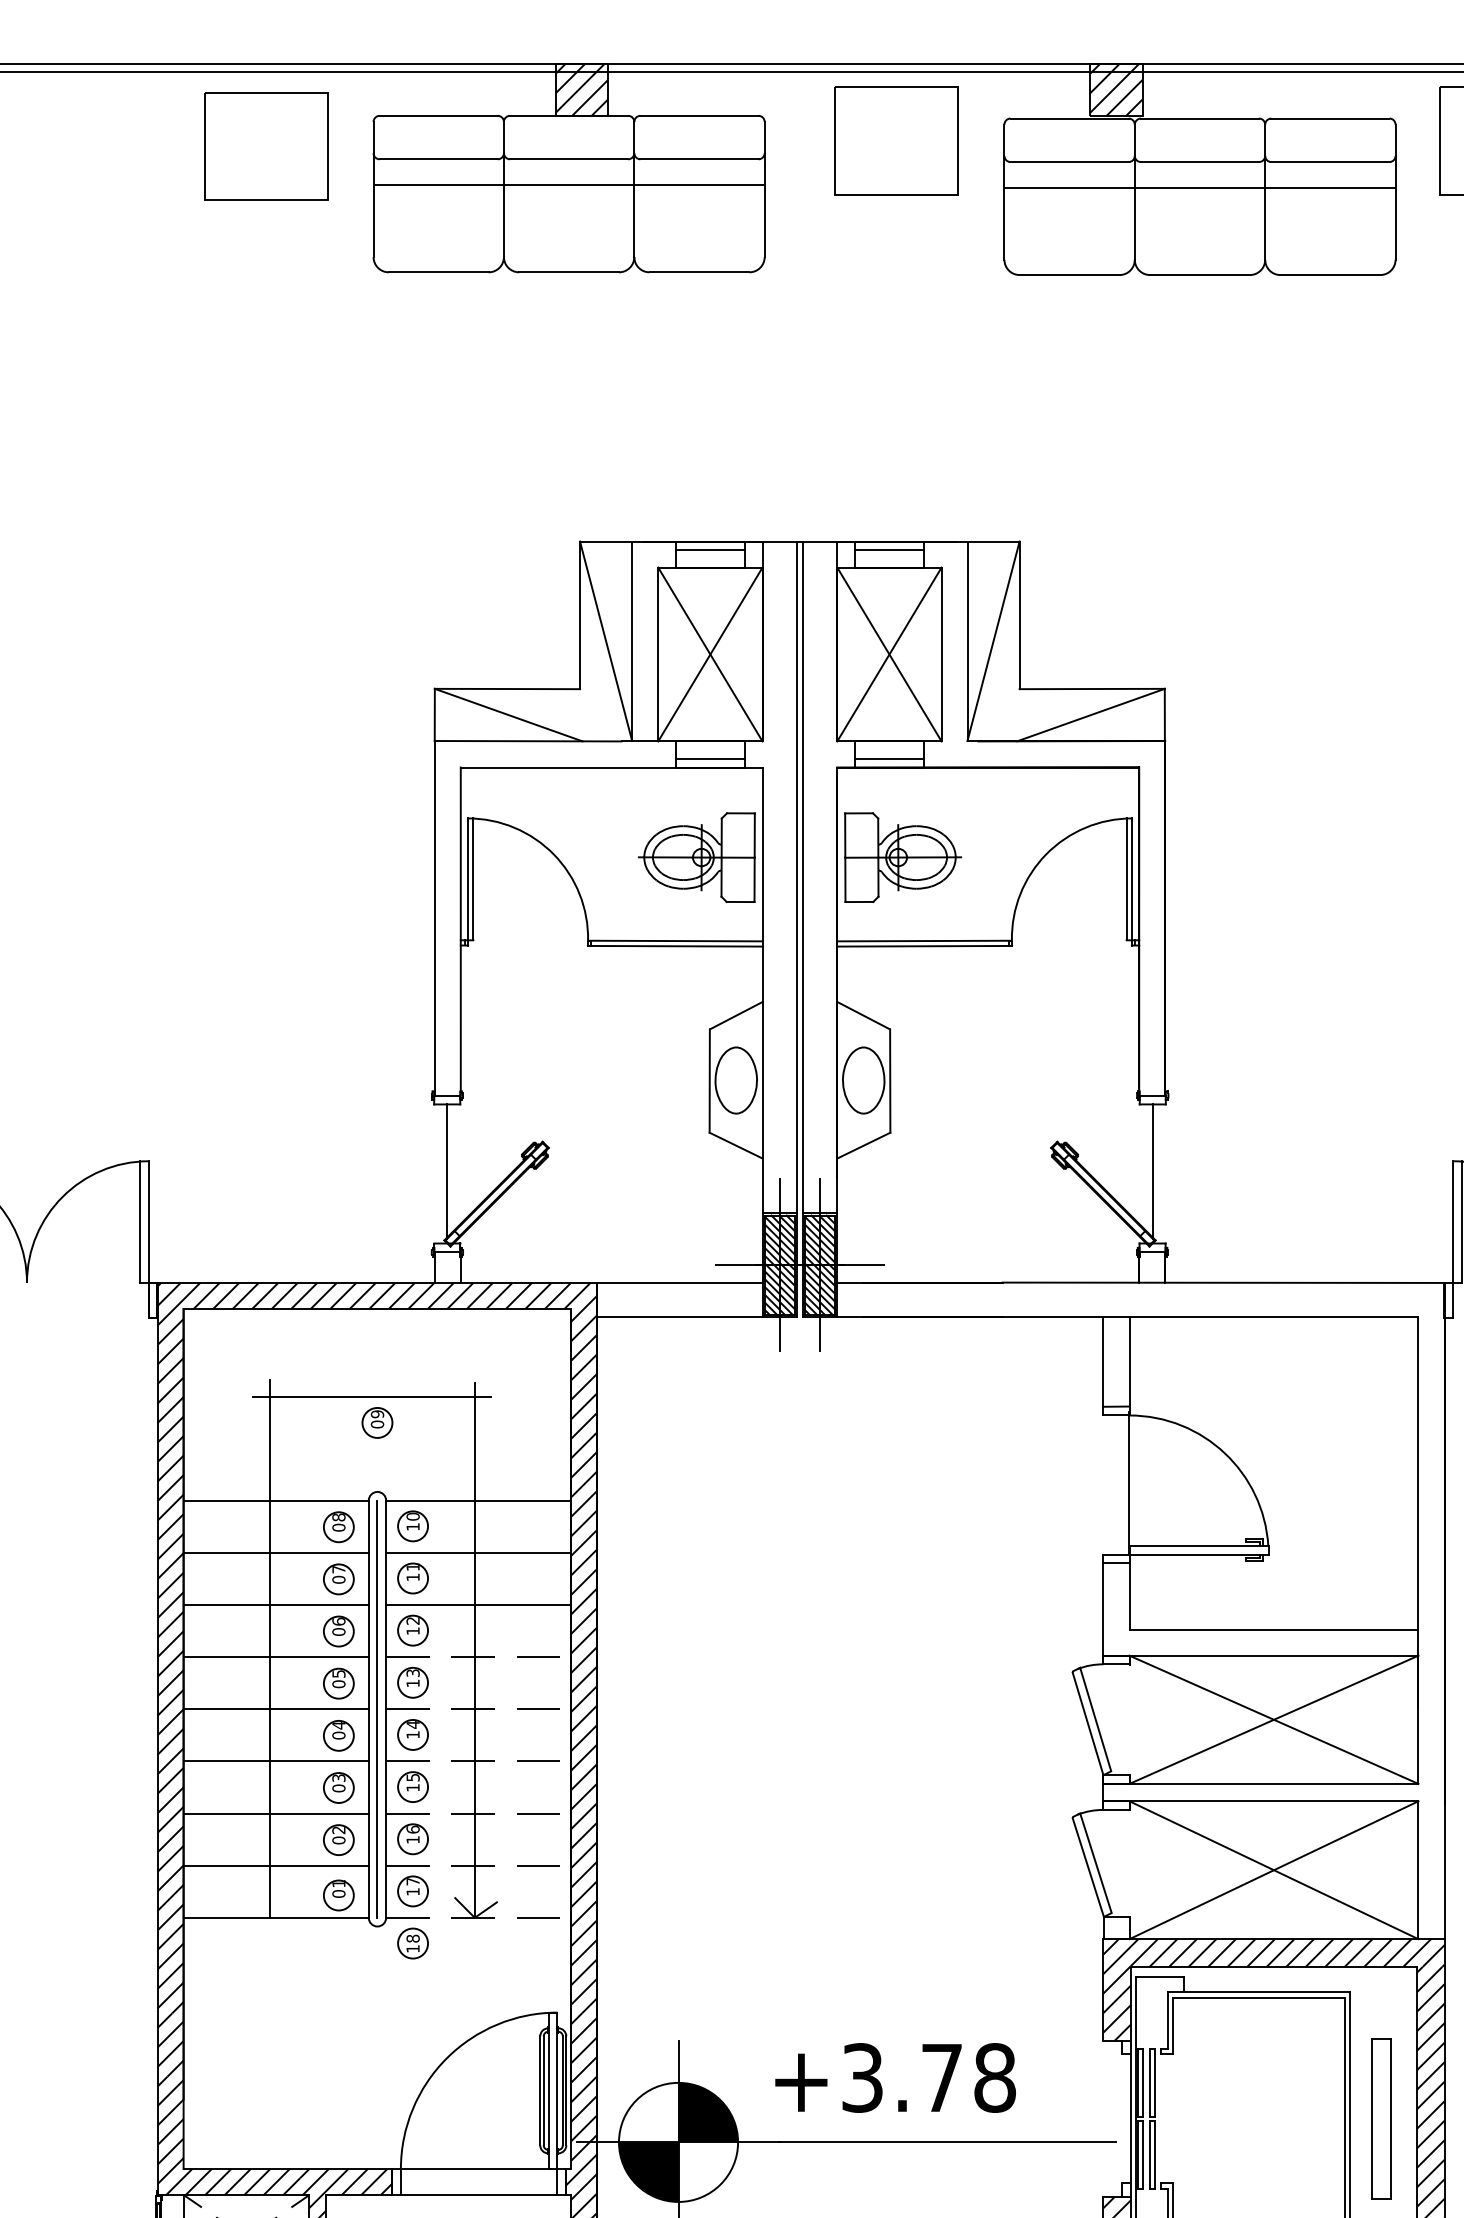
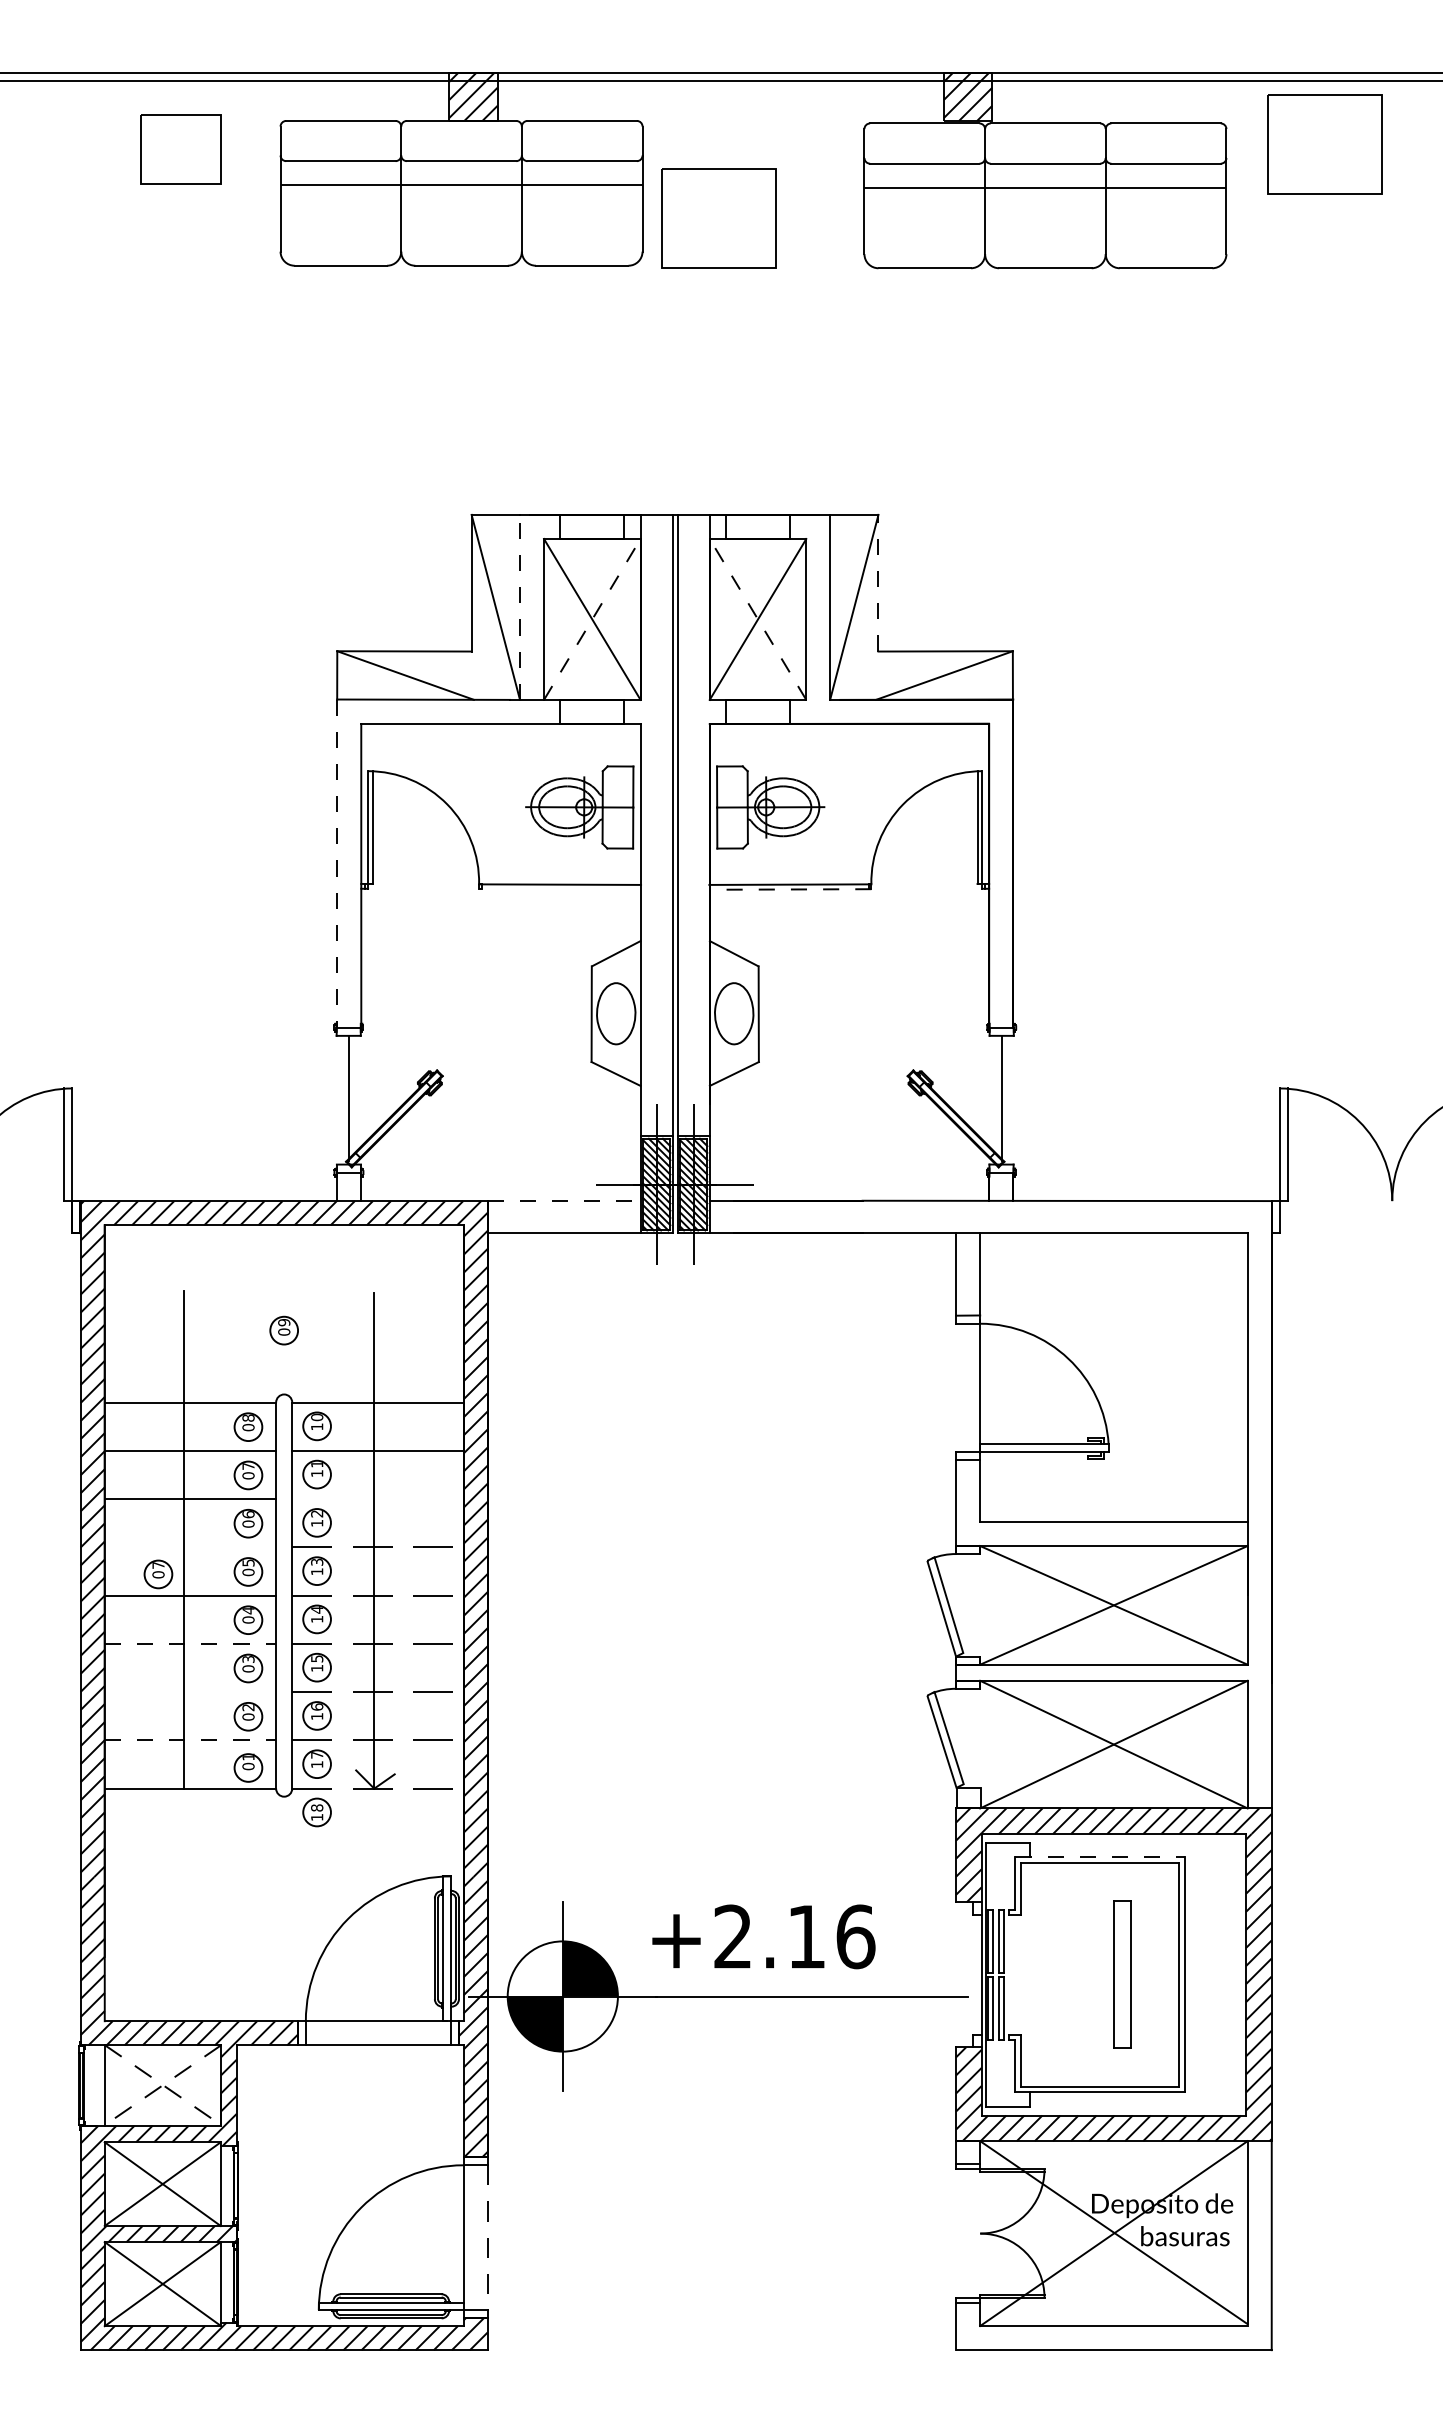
part: (896, 141) -> (718, 218), moved
part: (265, 146) -> (180, 149), size x0.7
line: (710, 549) -> (592, 522), removed
line: (888, 549) -> (757, 522), removed
line: (1019, 614) -> (878, 582), solid -> dashed
line: (631, 641) -> (519, 607), solid -> dashed
line: (710, 654) -> (592, 619), solid -> dashed
line: (889, 654) -> (758, 619), solid -> dashed
line: (710, 758) -> (592, 715), removed
line: (888, 758) -> (757, 715), removed
line: (435, 919) -> (337, 864), solid -> dashed
line: (676, 946) -> (560, 889), removed
line: (924, 946) -> (790, 889), solid -> dashed
line: (680, 1283) -> (564, 1201), solid -> dashed
line: (371, 1396) -> (278, 1306), removed
line: (478, 1605) -> (377, 1499), removed
line: (276, 1657) -> (190, 1547), removed
part: (241, 1686) -> (158, 1574), added
line: (377, 1709) -> (284, 1595), removed
line: (276, 1760) -> (190, 1643), solid -> dashed
line: (276, 1813) -> (190, 1692), removed
line: (276, 1865) -> (190, 1740), solid -> dashed
line: (1259, 1992) -> (1100, 1857), solid -> dashed
text: (928, 2077) -> (794, 1936), +3.78 -> +2.16
part: (1381, 2118) -> (1122, 1974), moved

